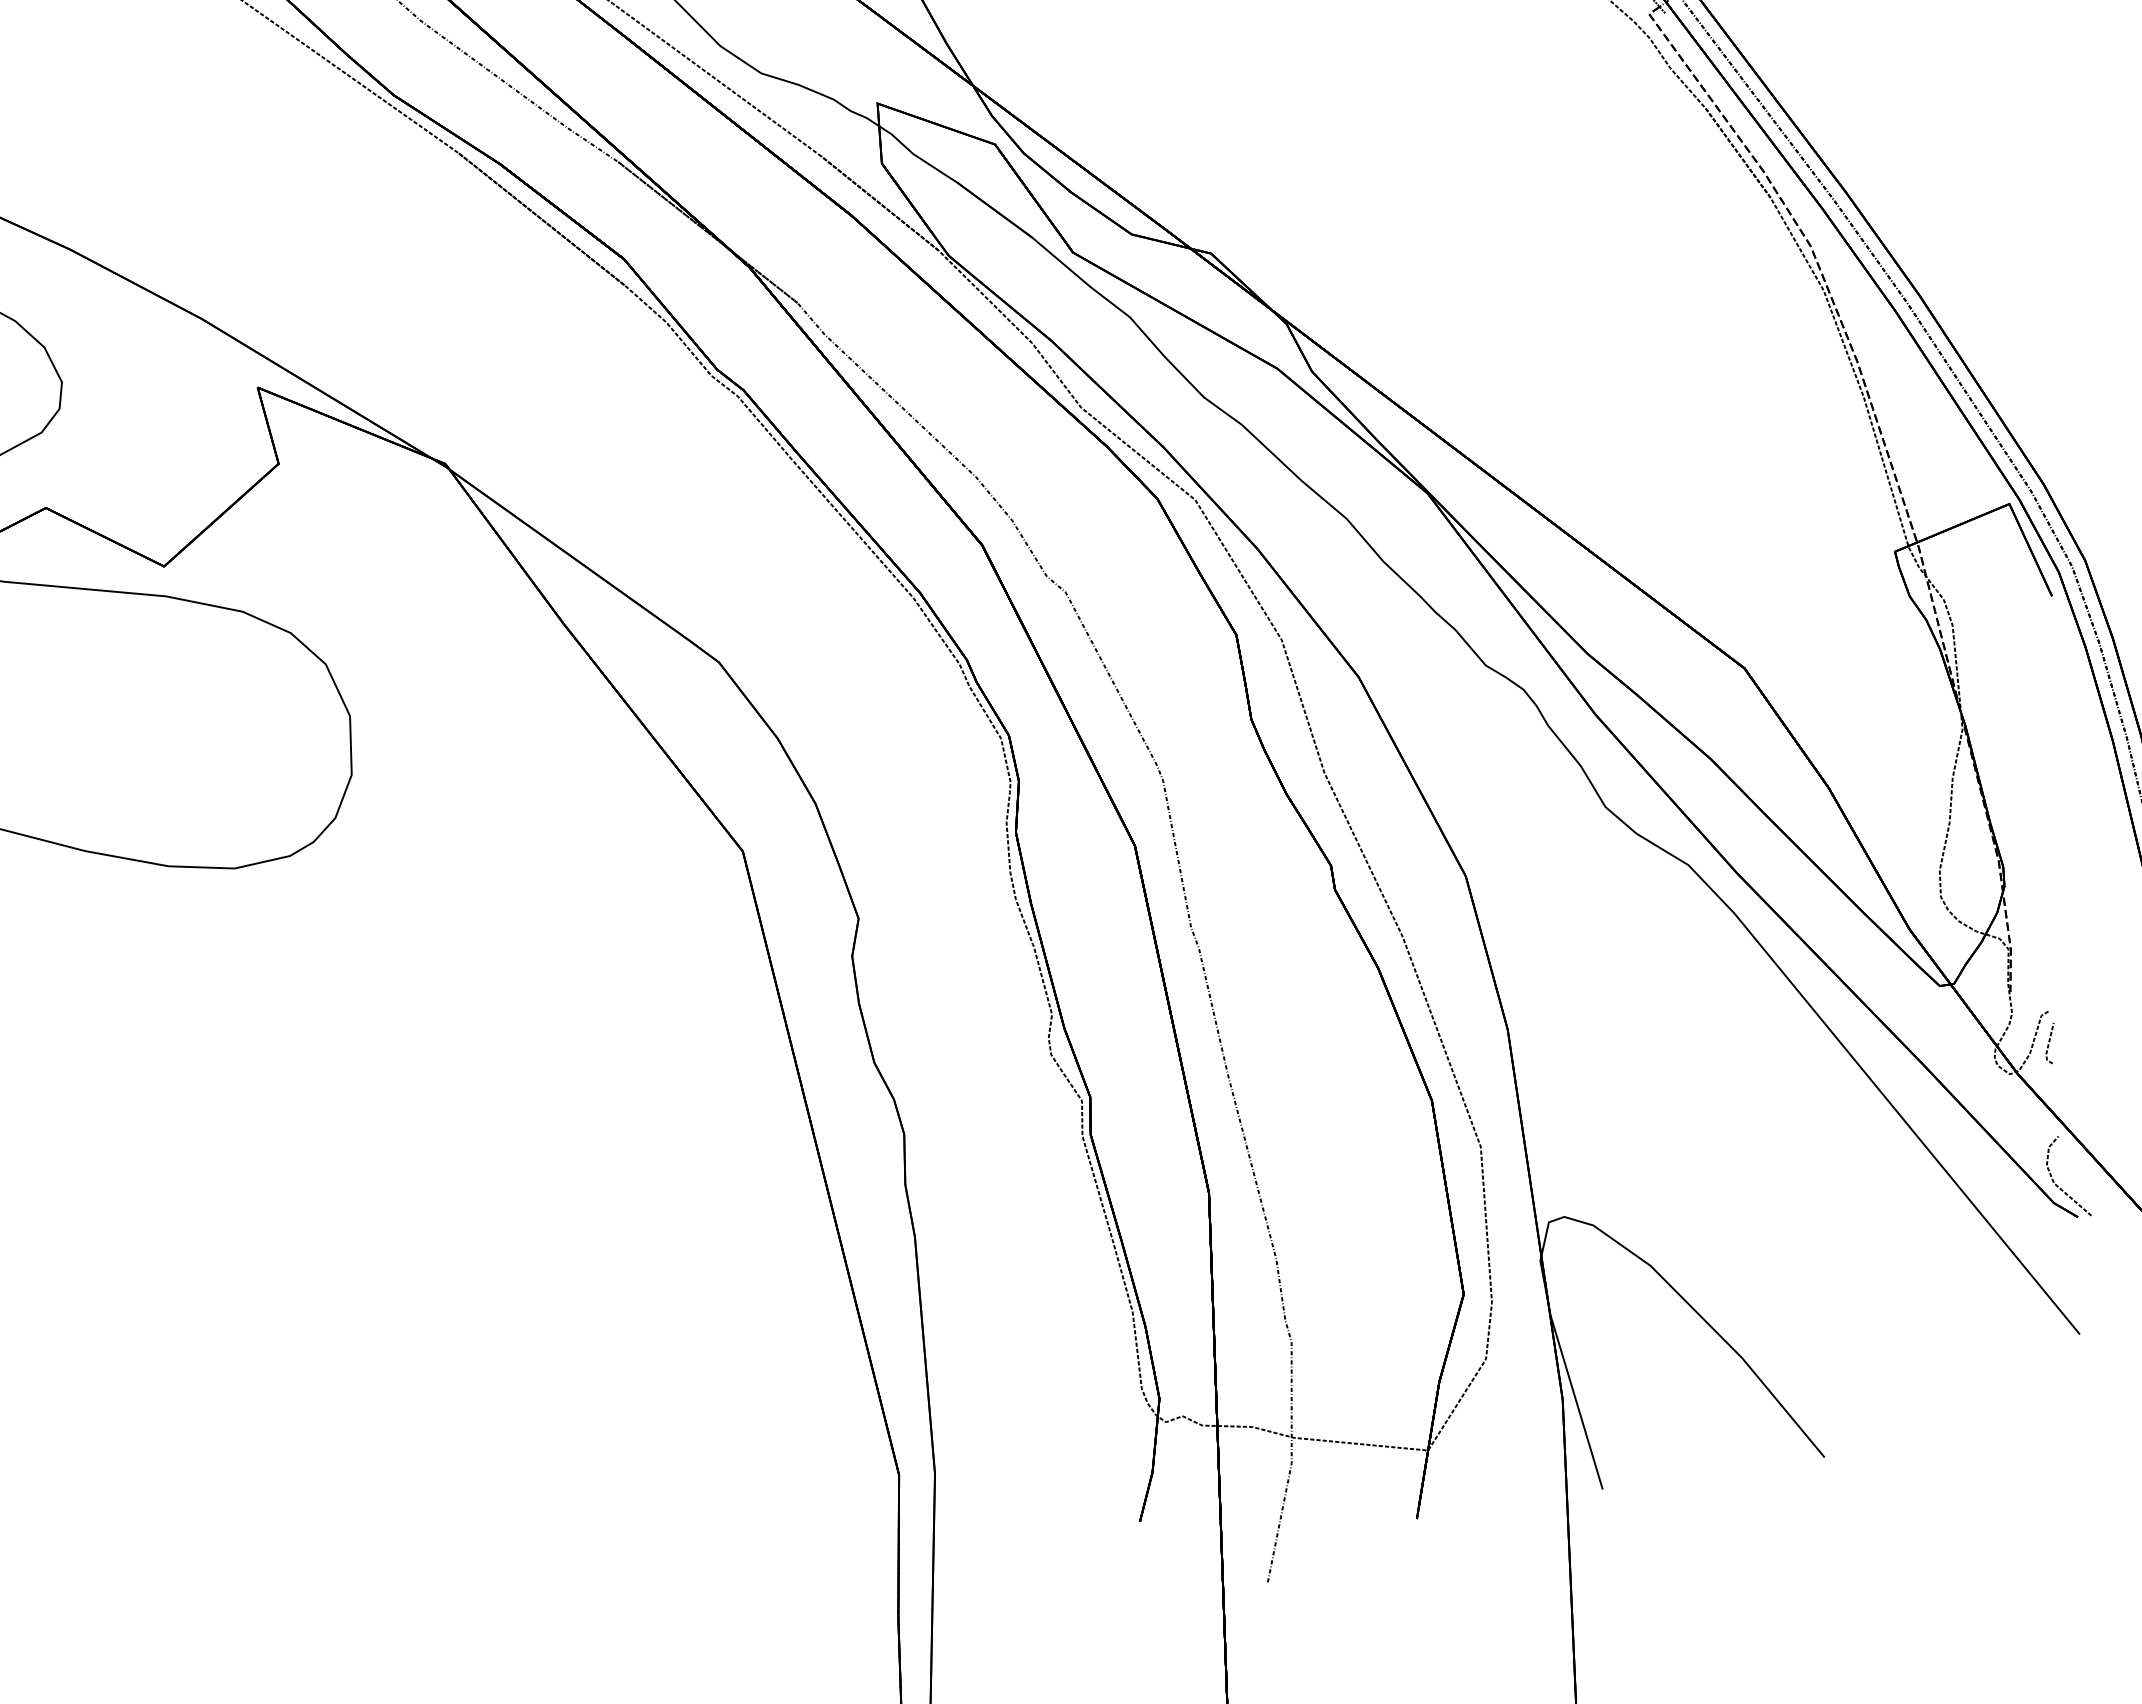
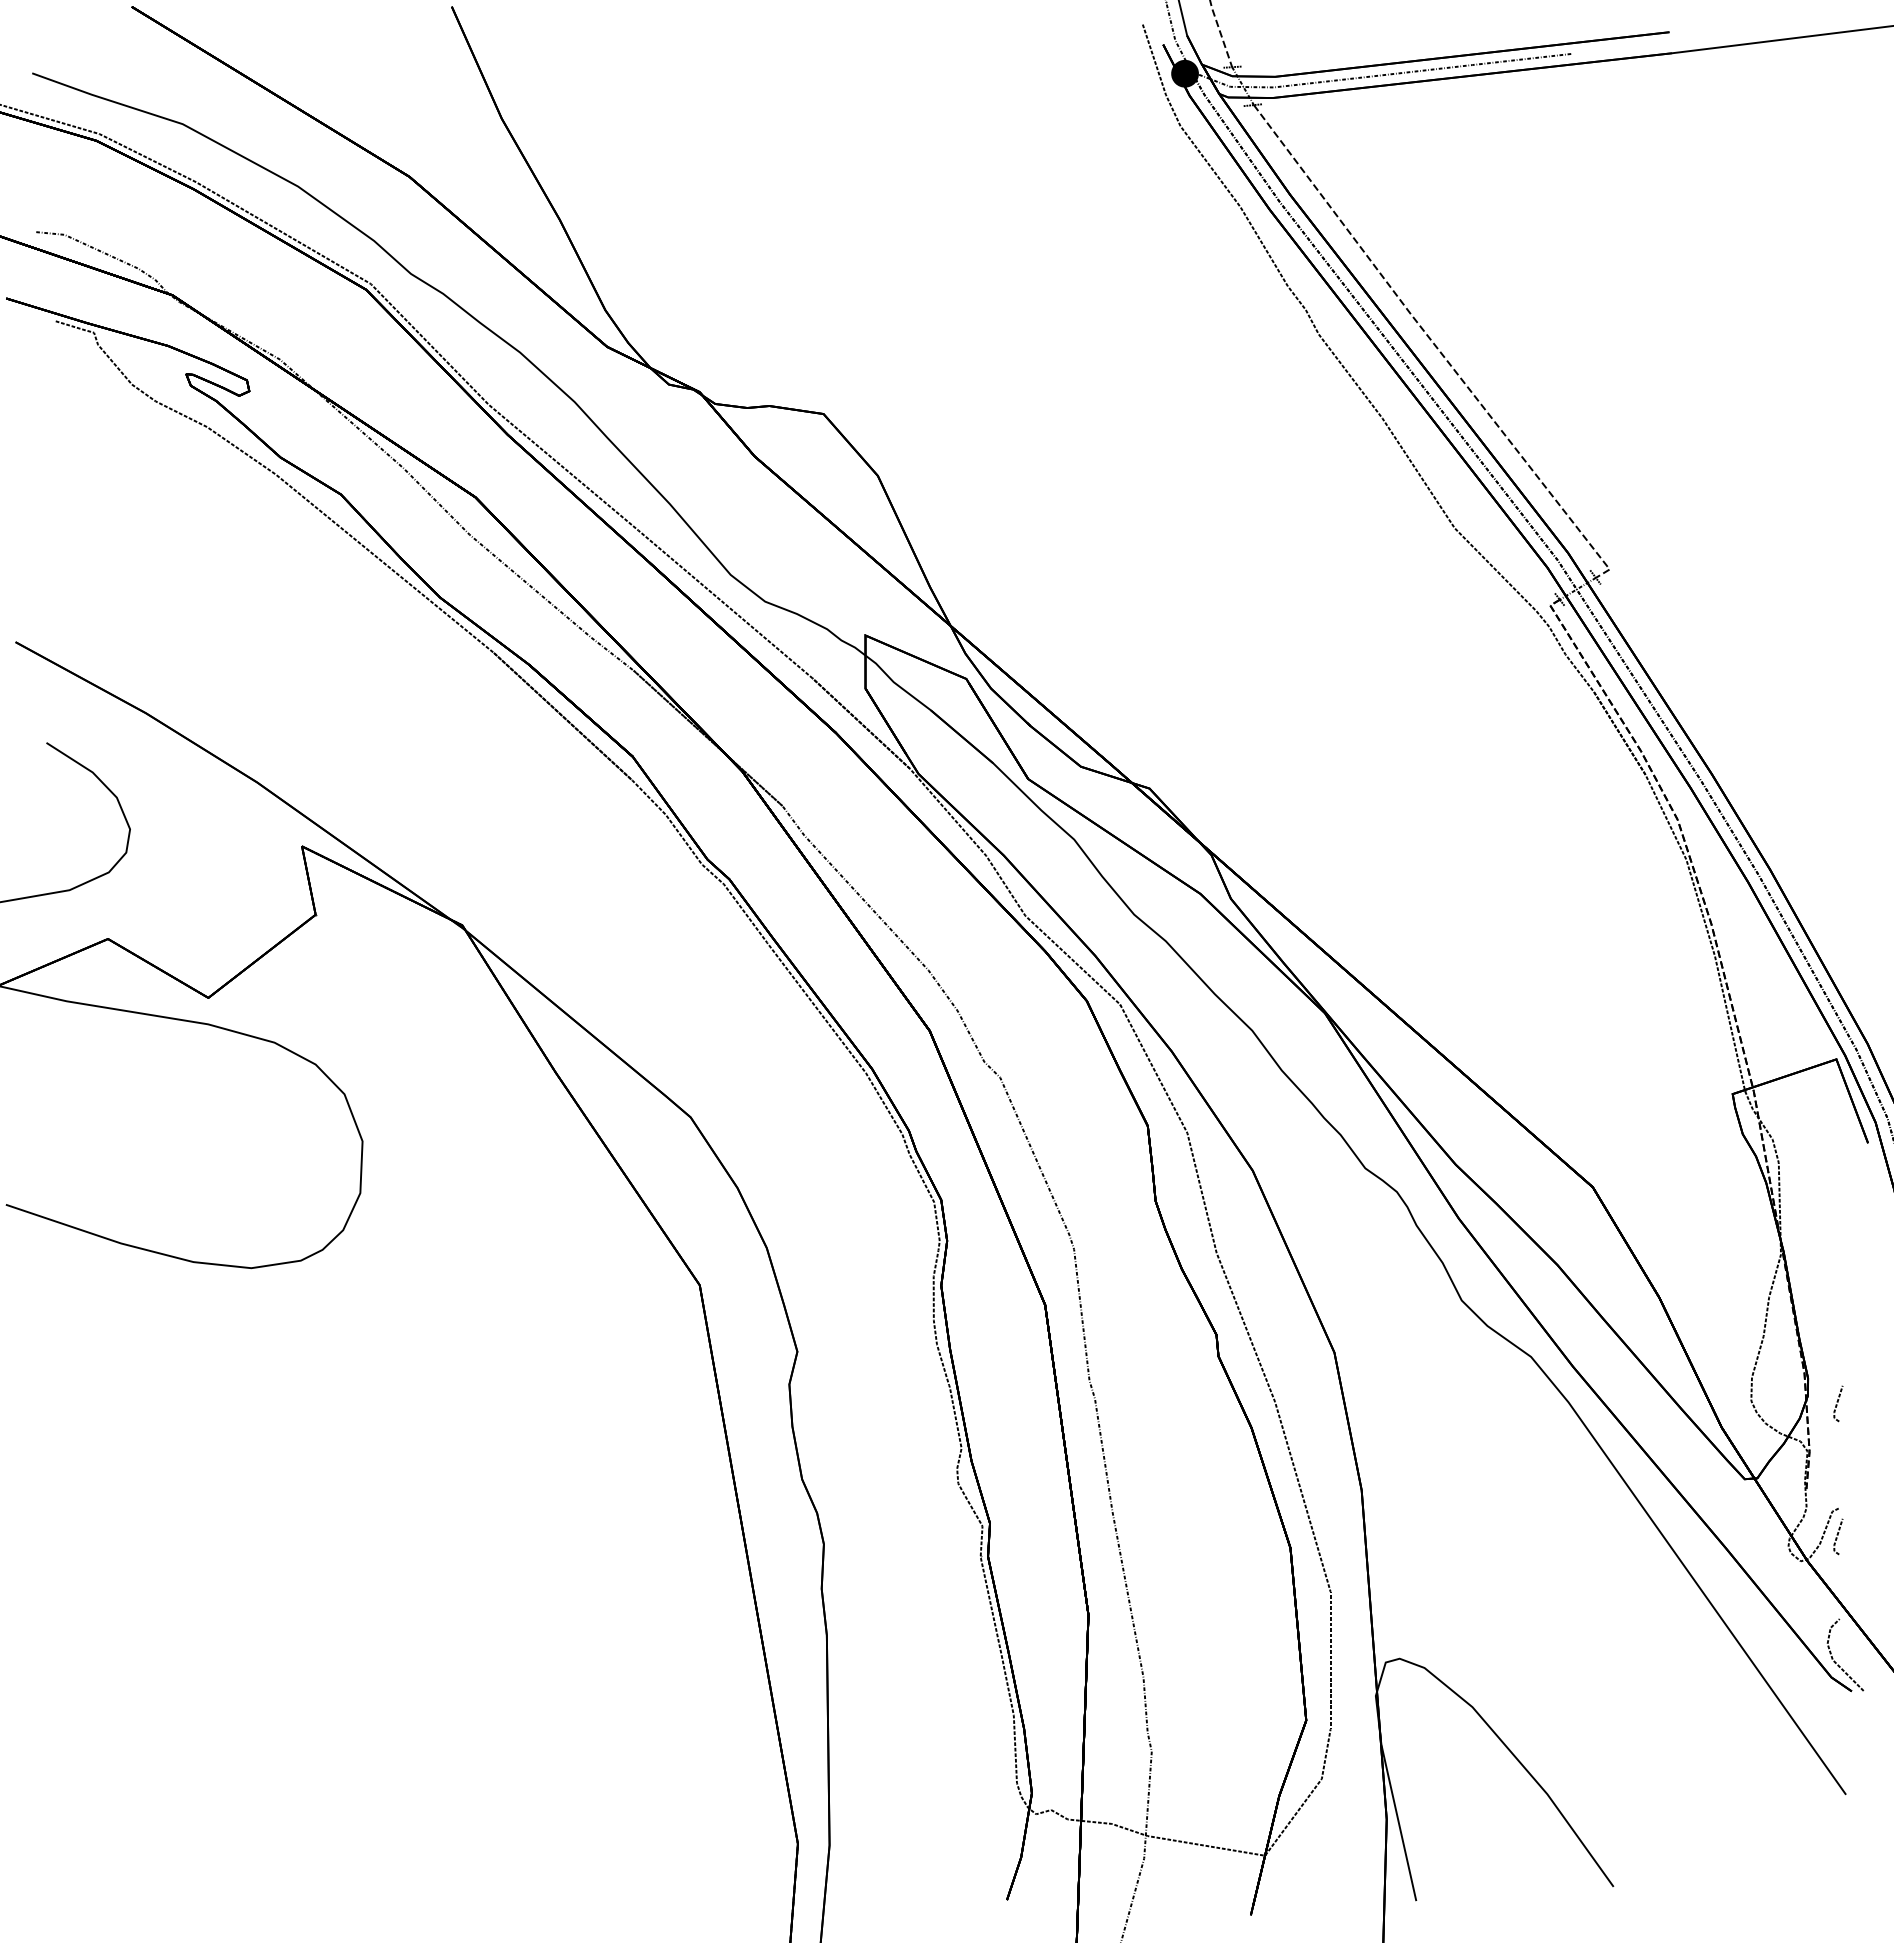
line: (2039, 891) -> (1838, 1402), added

